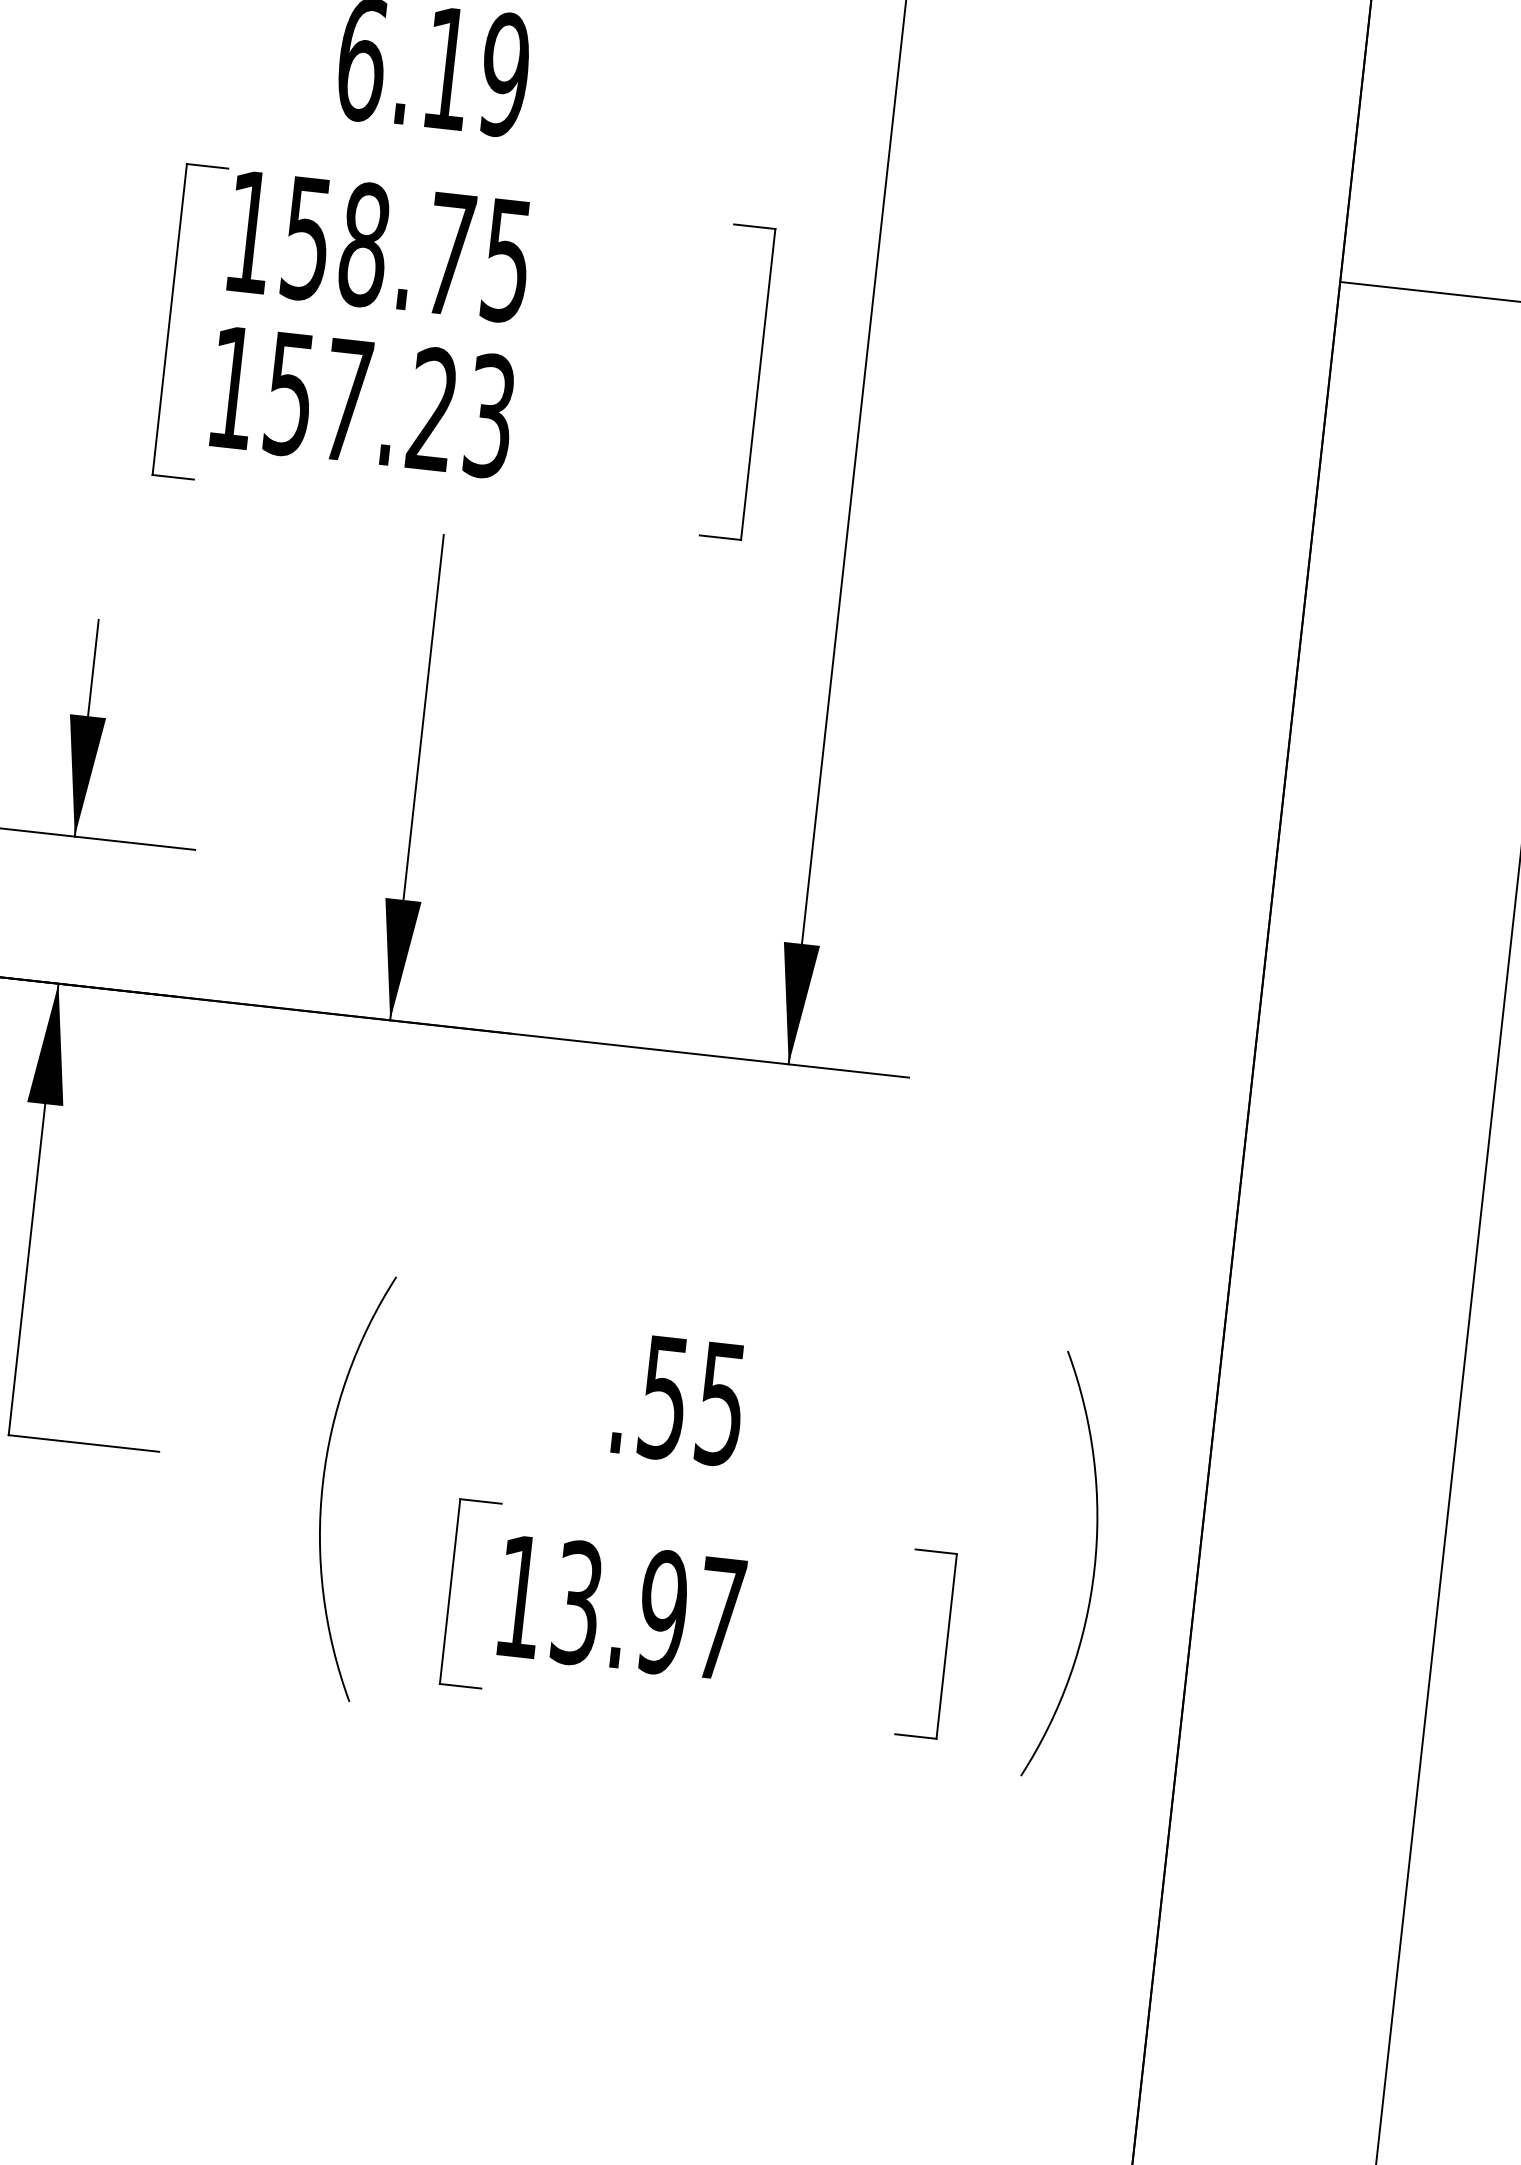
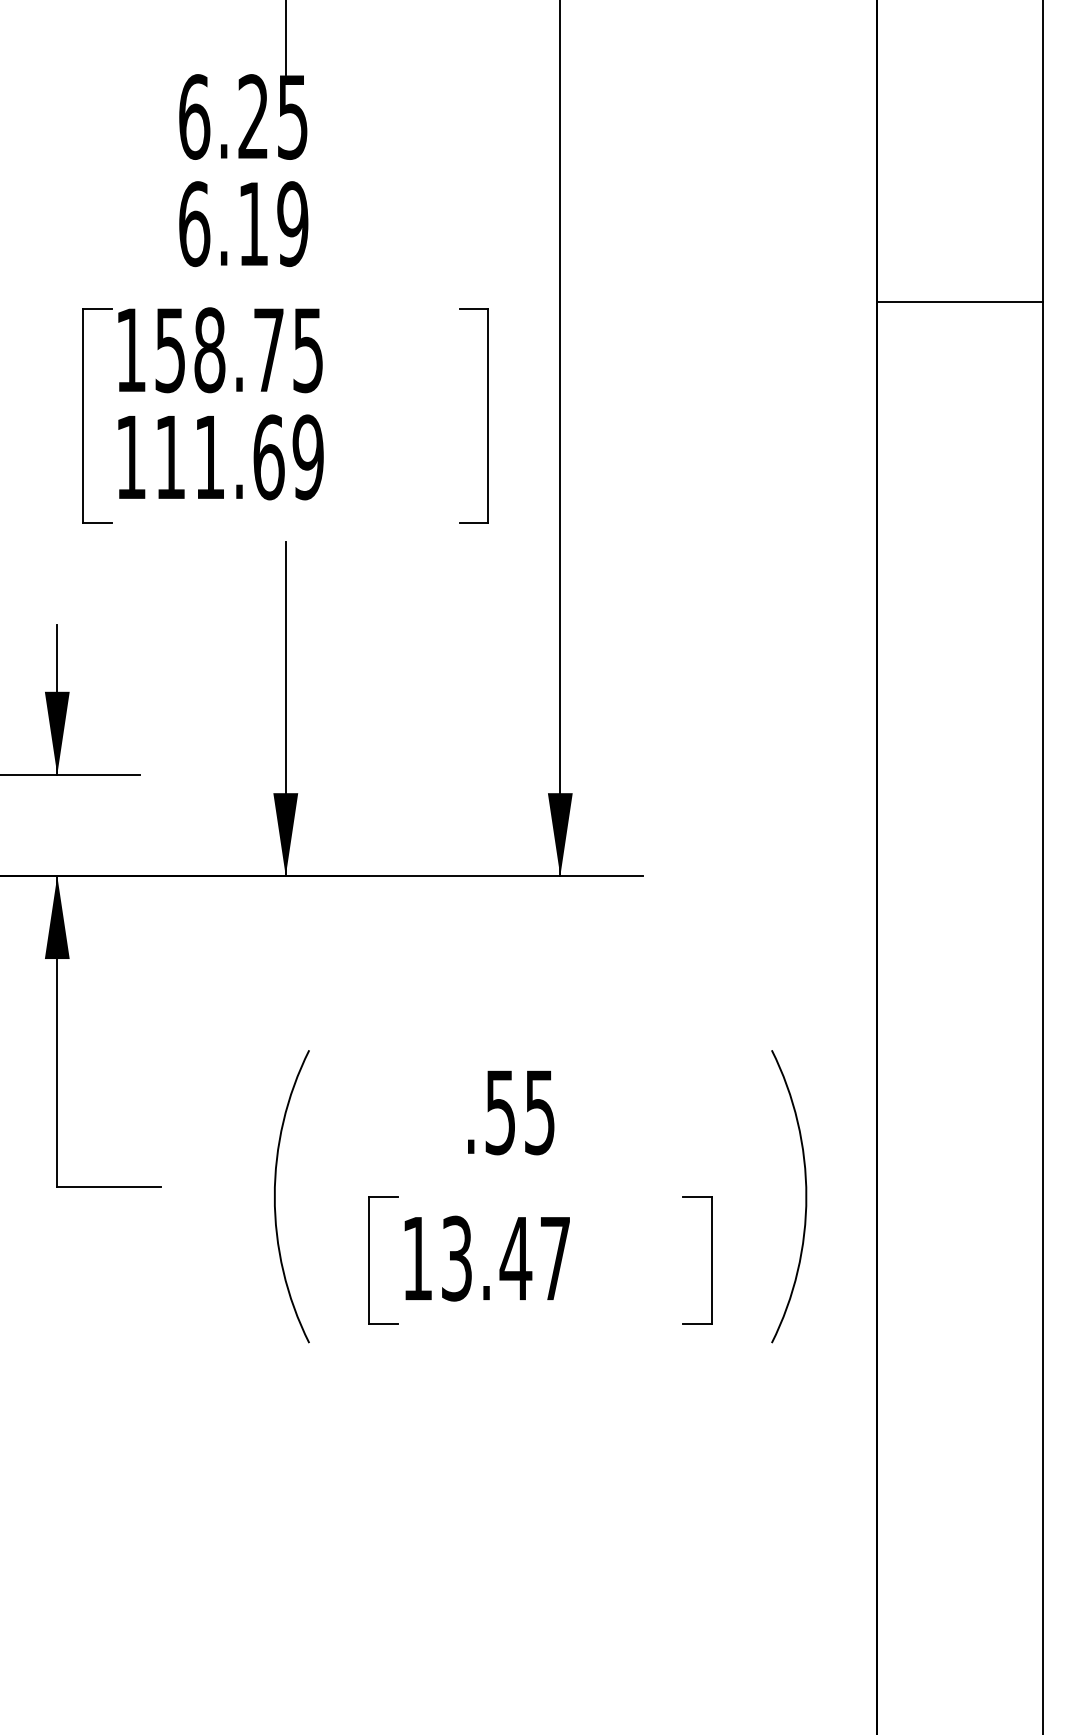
text: (390, 405) -> (239, 457), 157.23 -> 111.69
text: (662, 1612) -> (515, 1258), 13.97 -> 13.47

